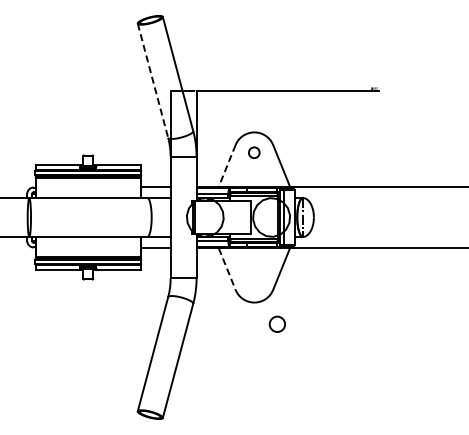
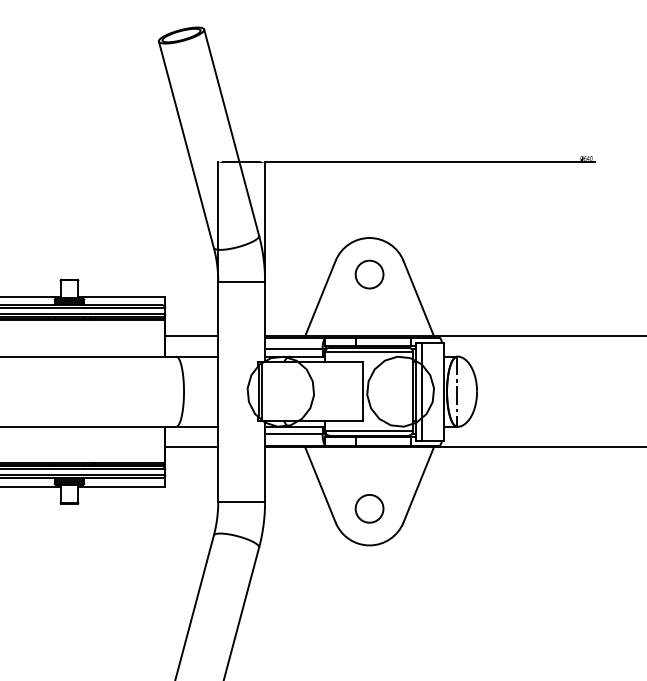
line: (153, 81) -> (187, 146), dashed -> solid
circle: (253, 152) -> (367, 274), size x1.43
line: (227, 166) -> (320, 299), dashed -> solid
line: (227, 269) -> (320, 485), dashed -> solid
circle: (276, 323) -> (367, 507), moved

